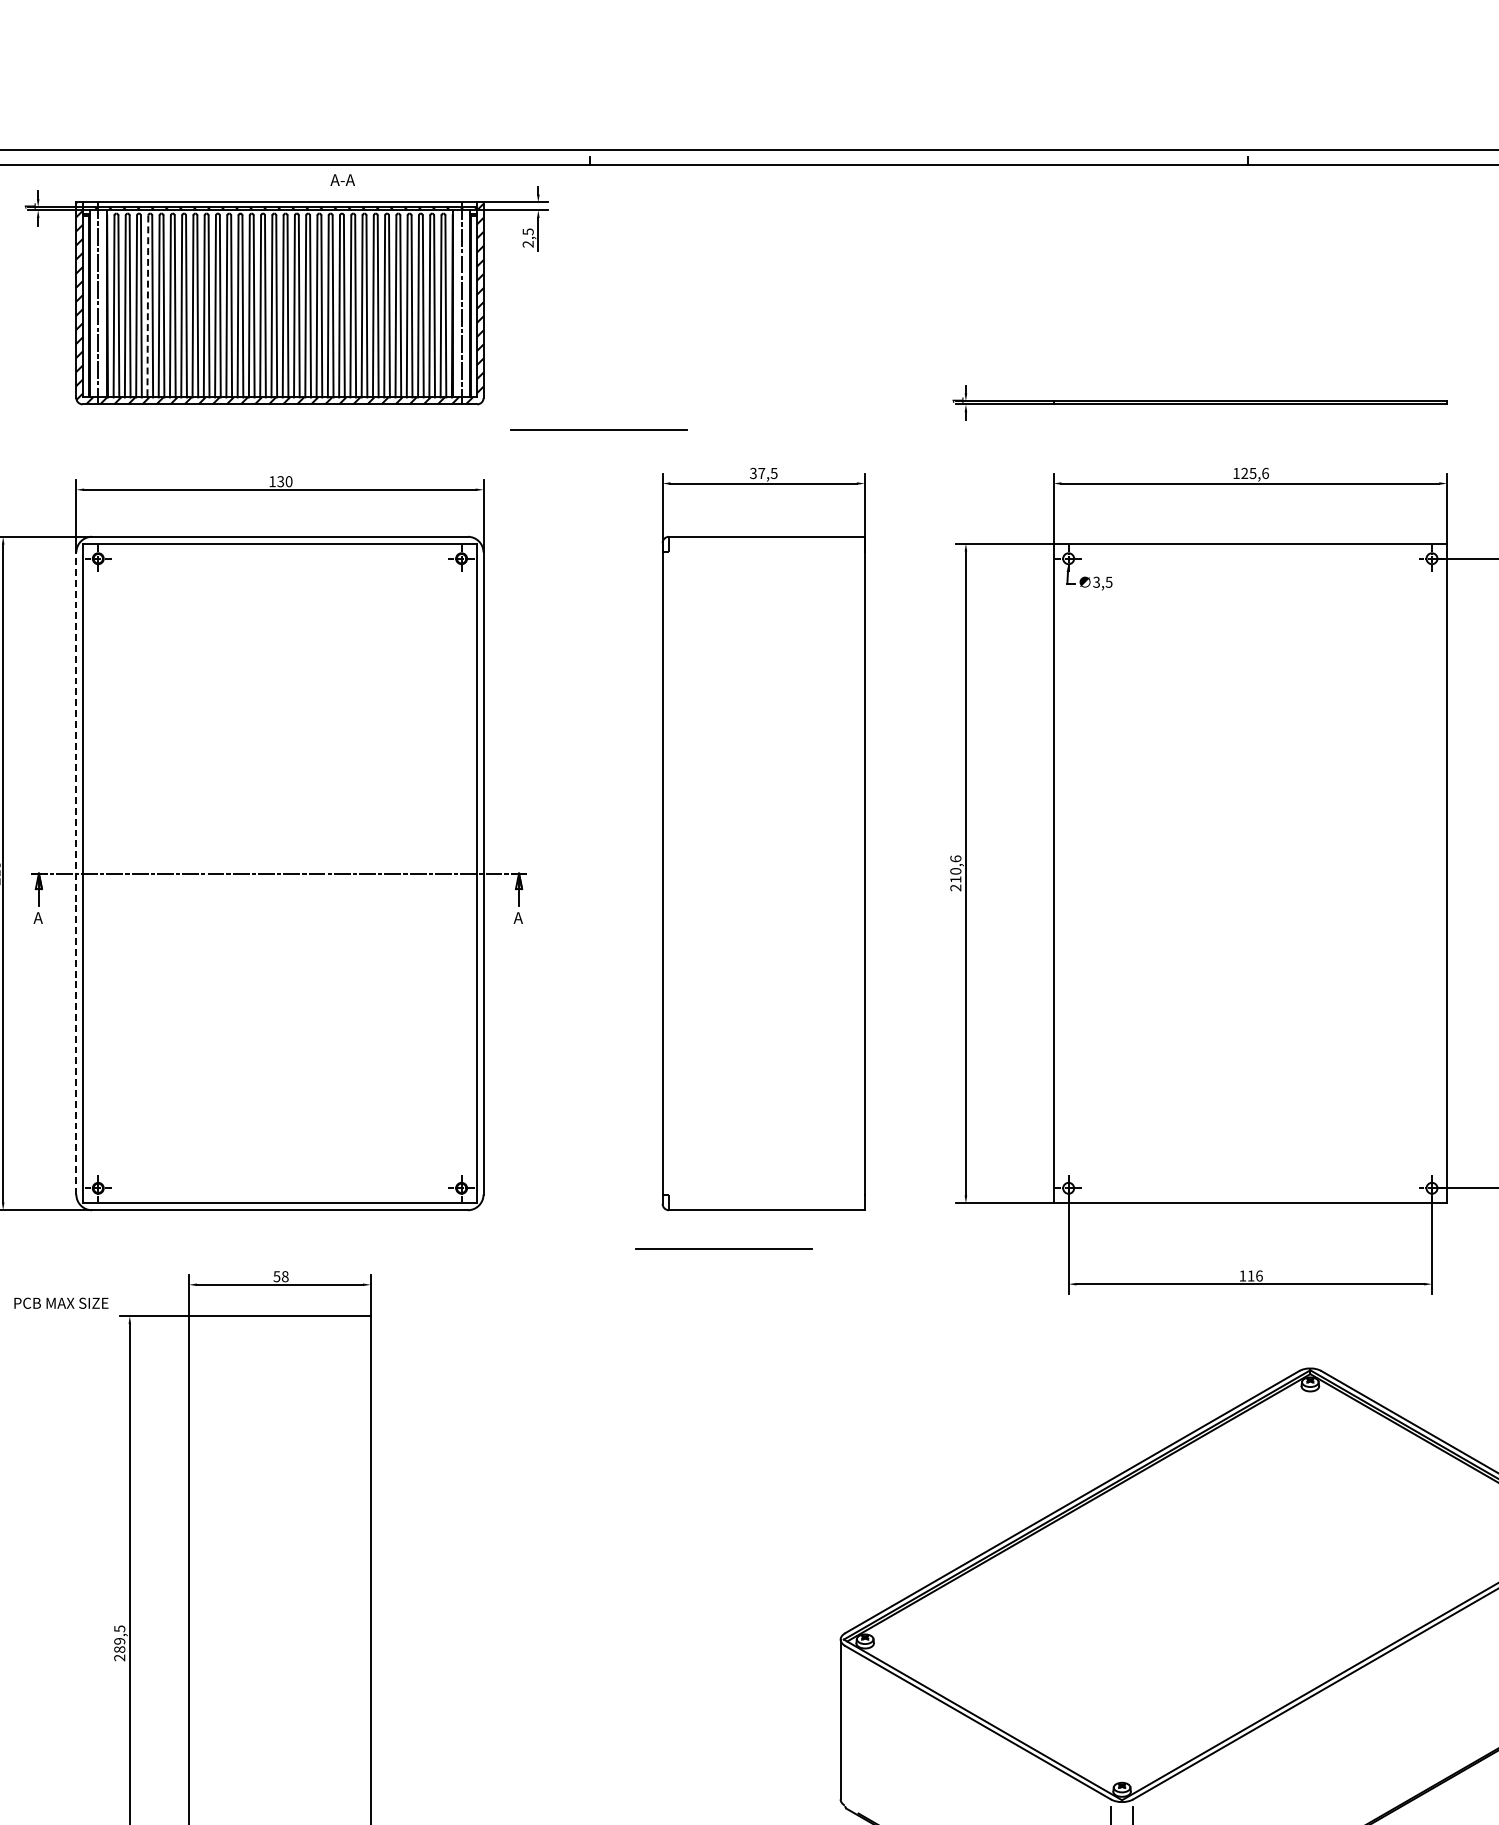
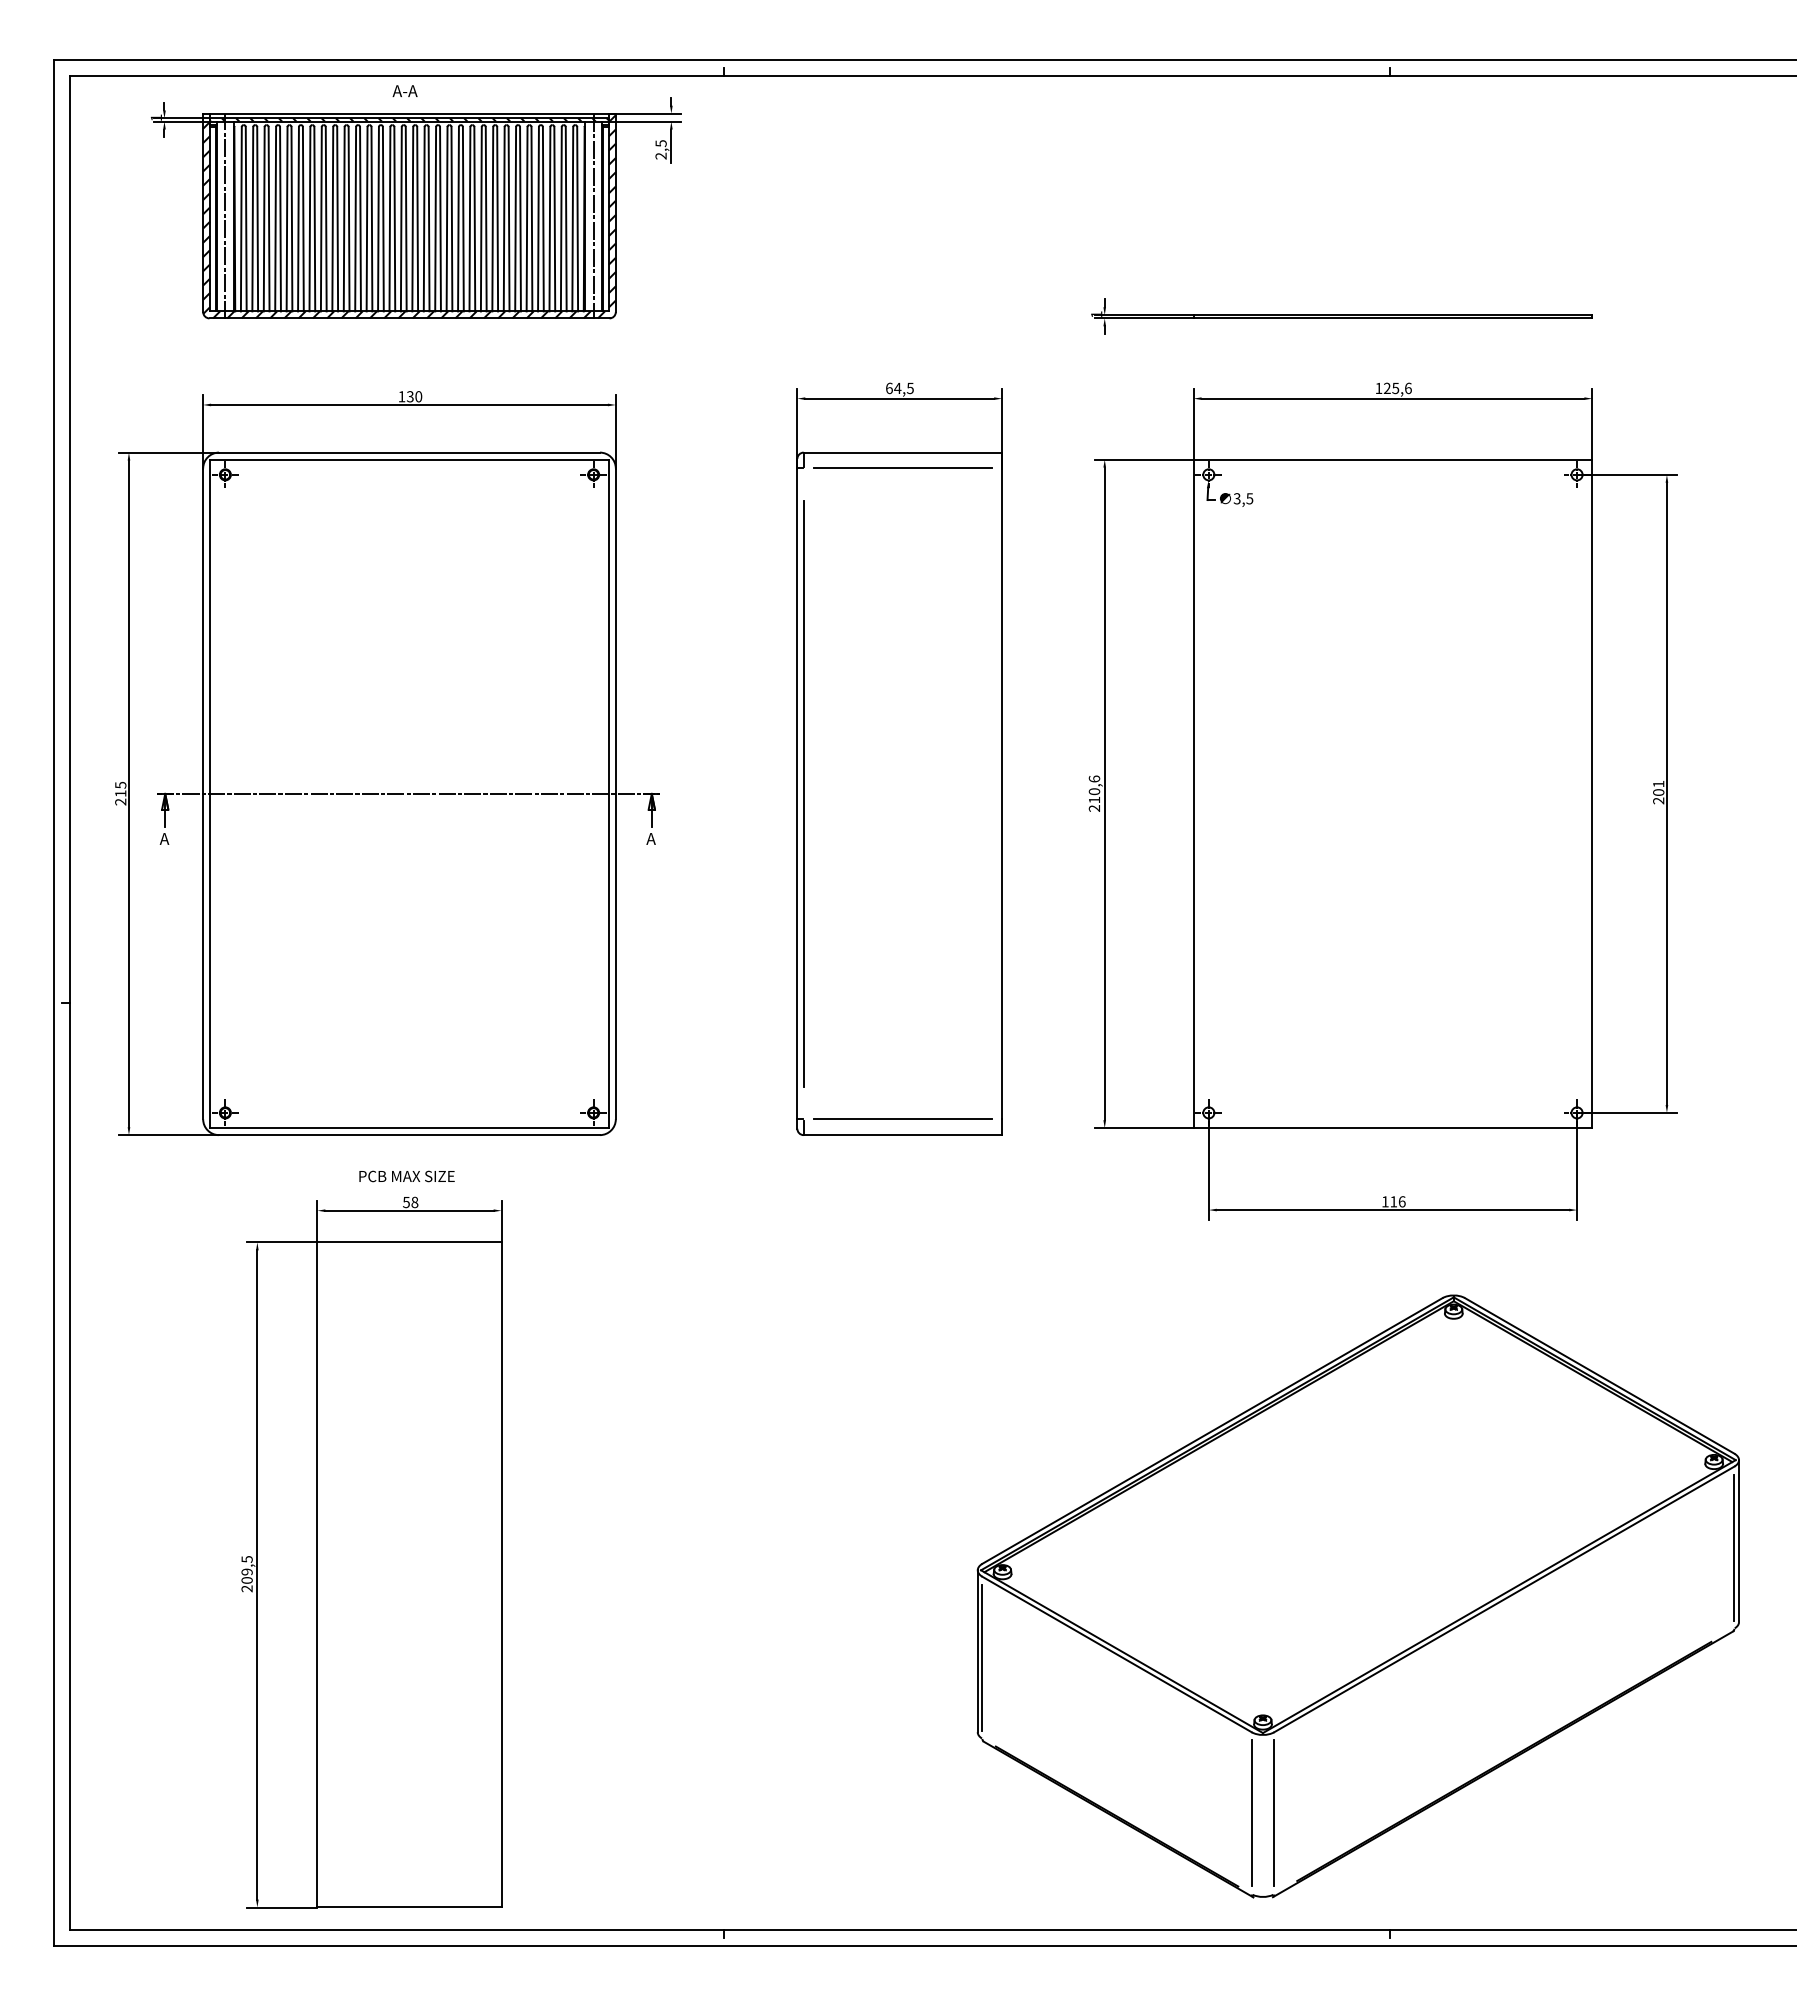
text: (342, 179) -> (404, 90), moved
line: (147, 306) -> (275, 219), dashed -> solid
line: (598, 429) -> (902, 467), moved
text: (757, 473) -> (893, 388), 37,5 -> 64,5
line: (76, 873) -> (203, 793), dashed -> solid
line: (668, 873) -> (803, 793), added
line: (723, 1248) -> (902, 1118), moved
text: (60, 1303) -> (406, 1176), moved
text: (120, 1649) -> (247, 1580), 289,5 -> 209,5
line: (845, 1725) -> (982, 1657), added

